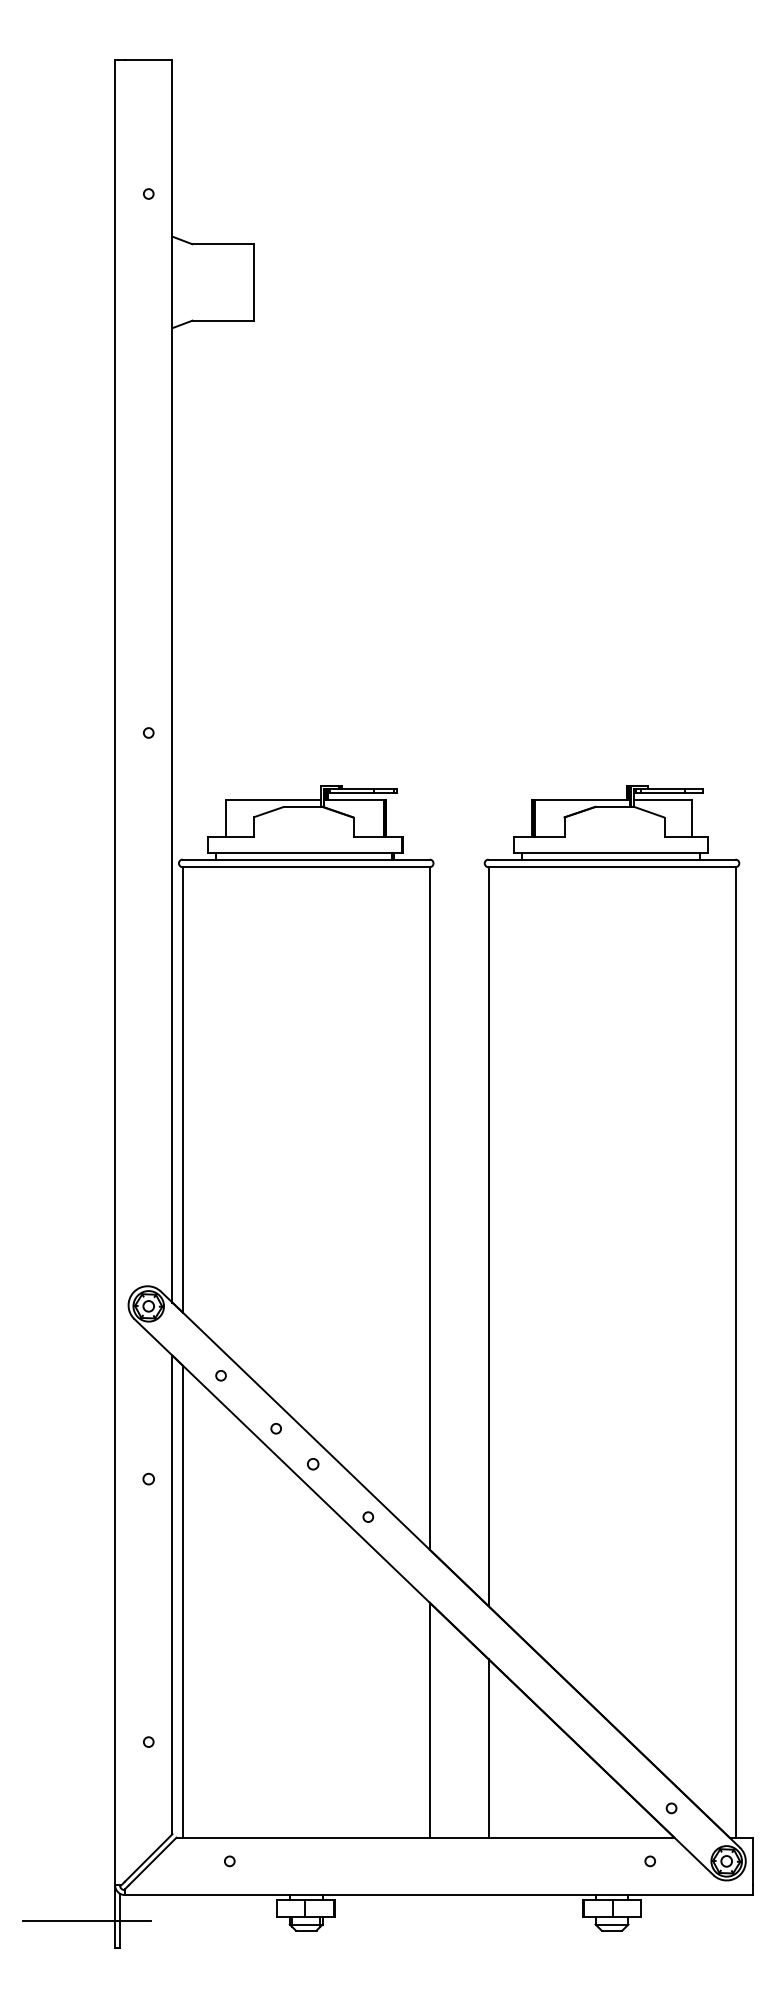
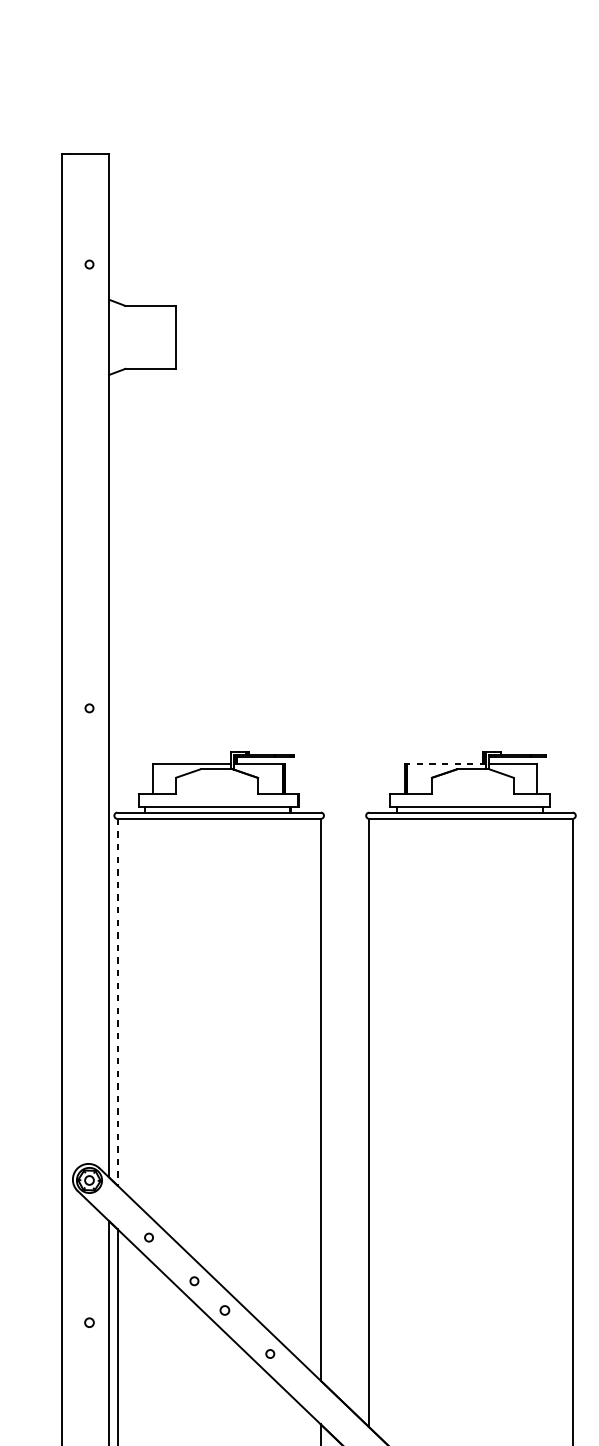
line: (582, 800) -> (446, 763), solid -> dashed
line: (182, 1089) -> (117, 1001), solid -> dashed

